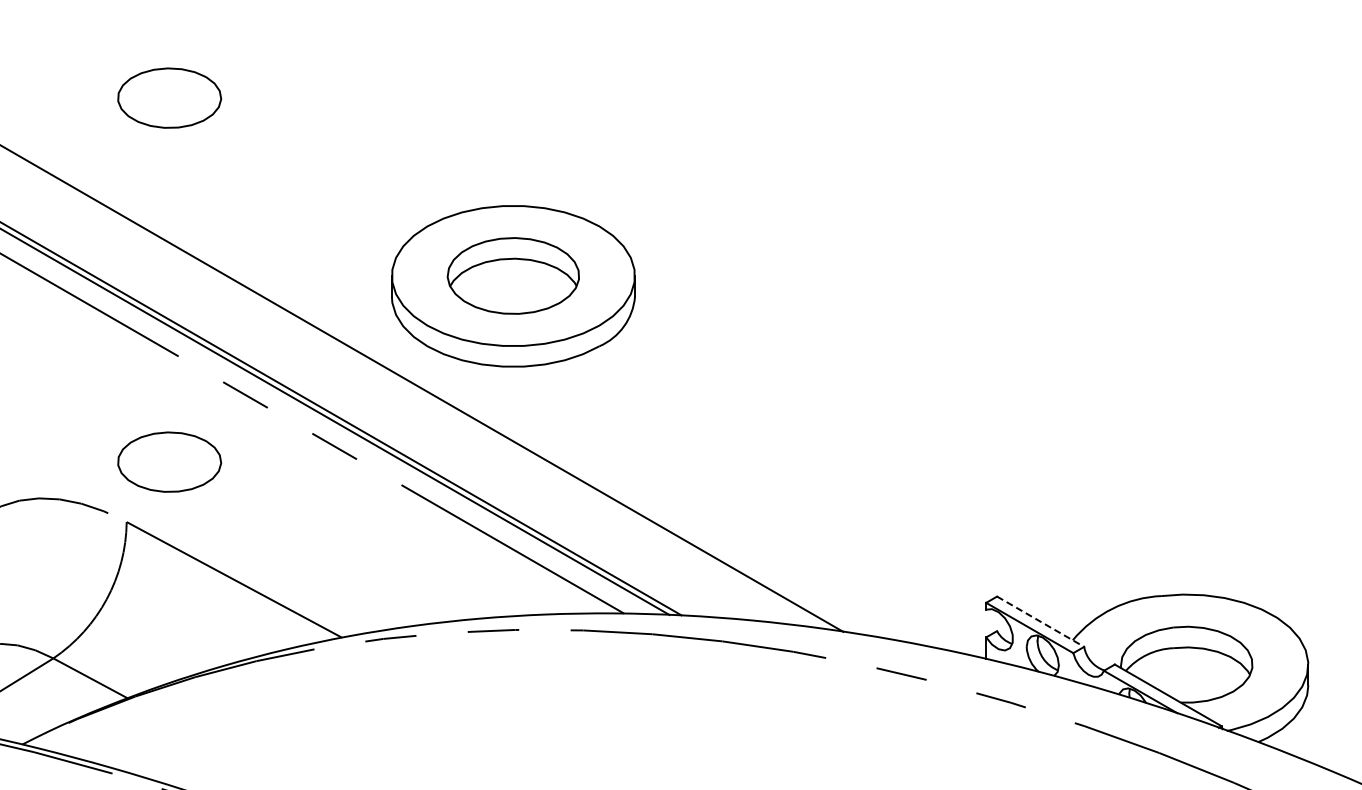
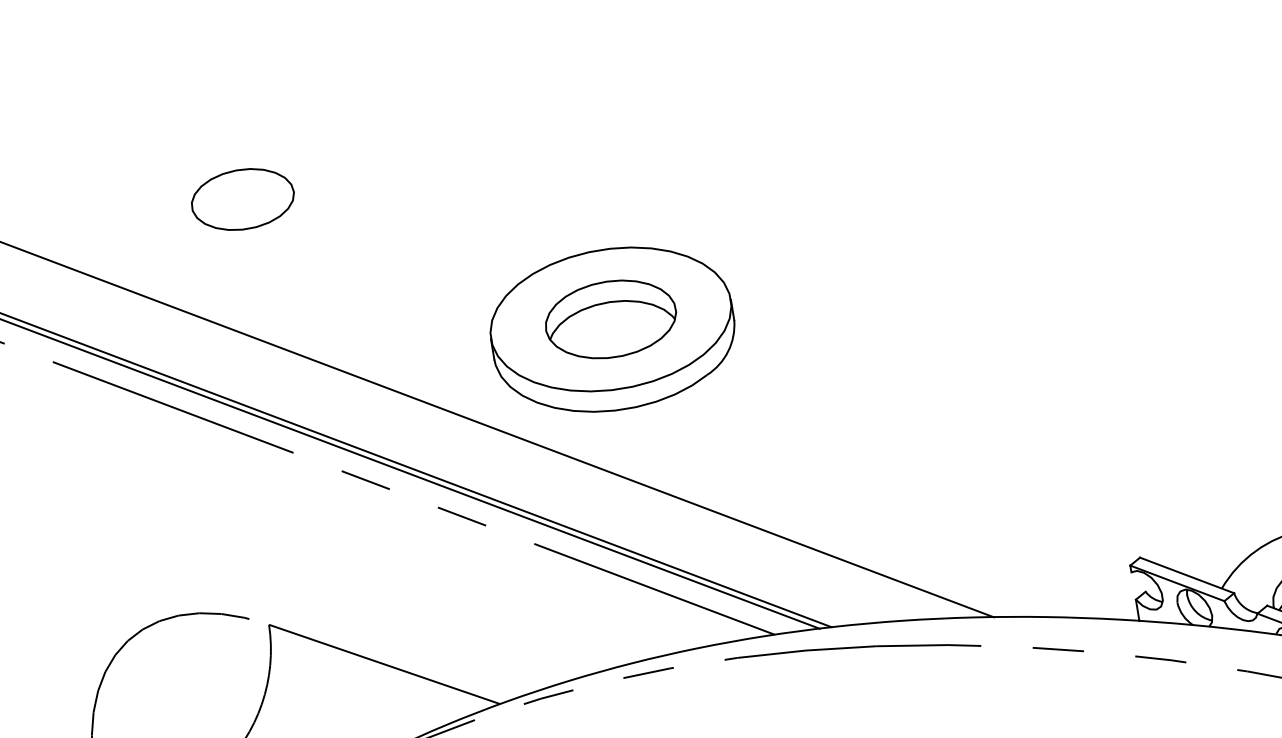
part: (169, 461) -> (301, 558), removed
line: (1041, 621) -> (1187, 575), dashed -> solid

